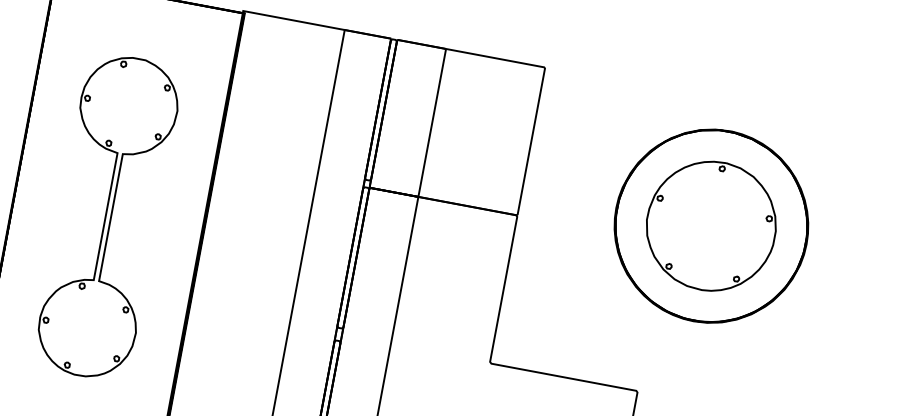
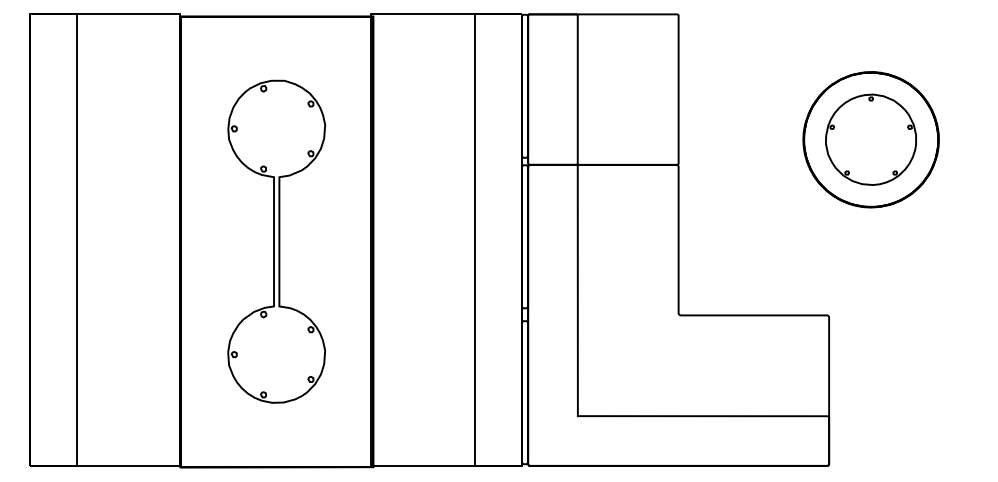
part: (710, 225) -> (870, 139), size x0.7

